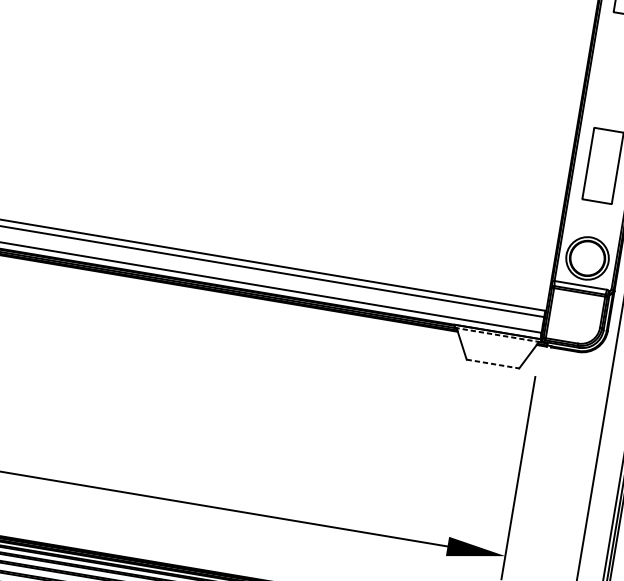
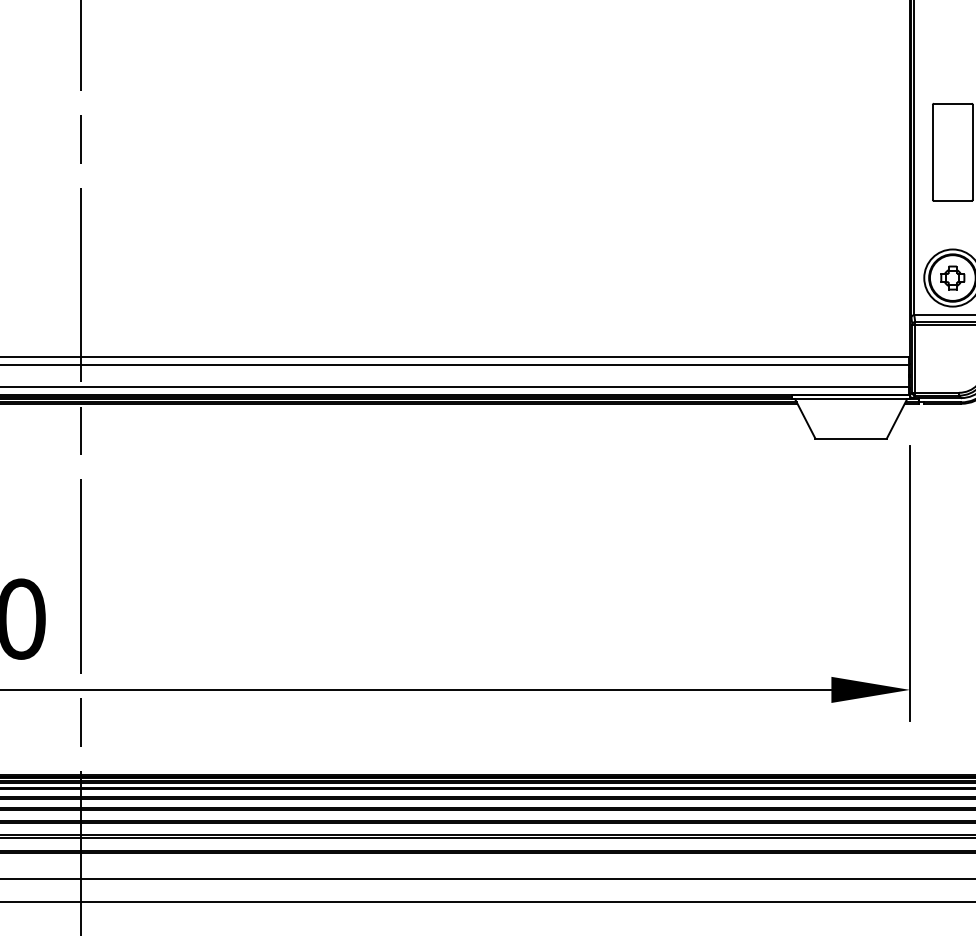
part: (587, 258) -> (952, 277), added
line: (498, 335) -> (851, 399), dashed -> solid
line: (493, 363) -> (851, 438), dashed -> solid

